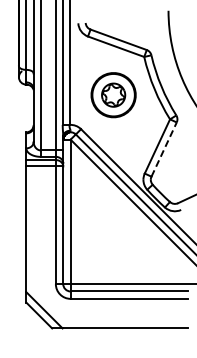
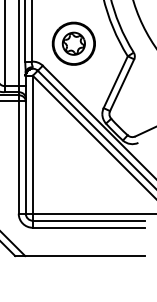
part: (113, 95) -> (73, 44), moved
line: (164, 149) -> (122, 85), dashed -> solid

